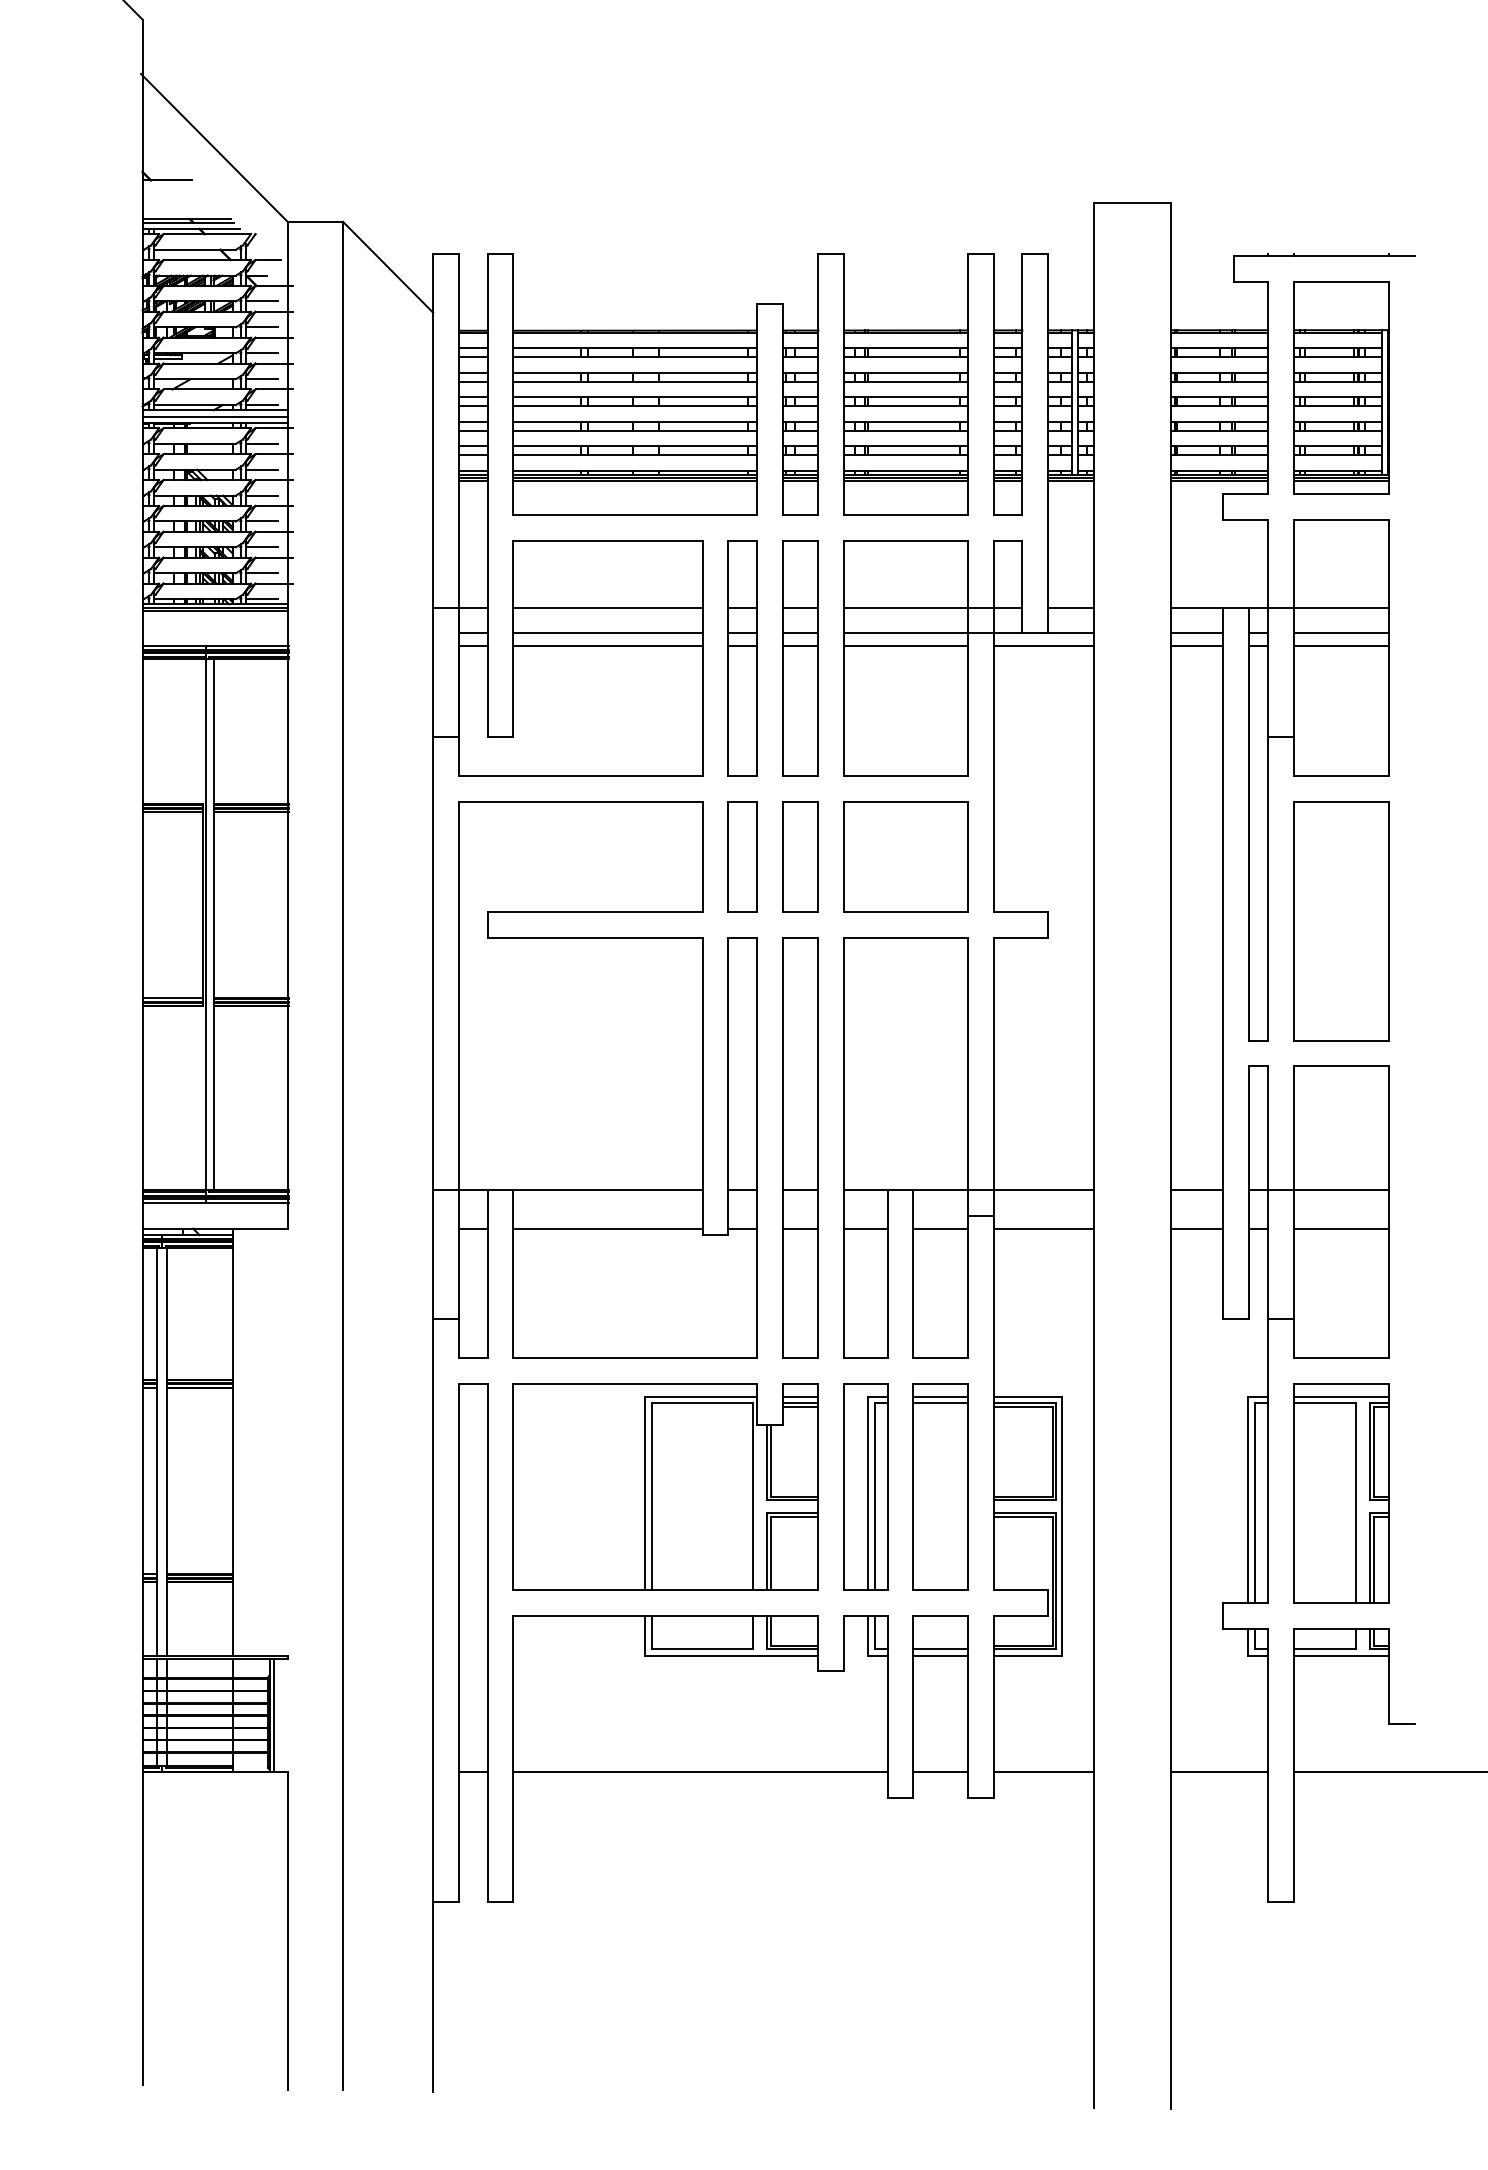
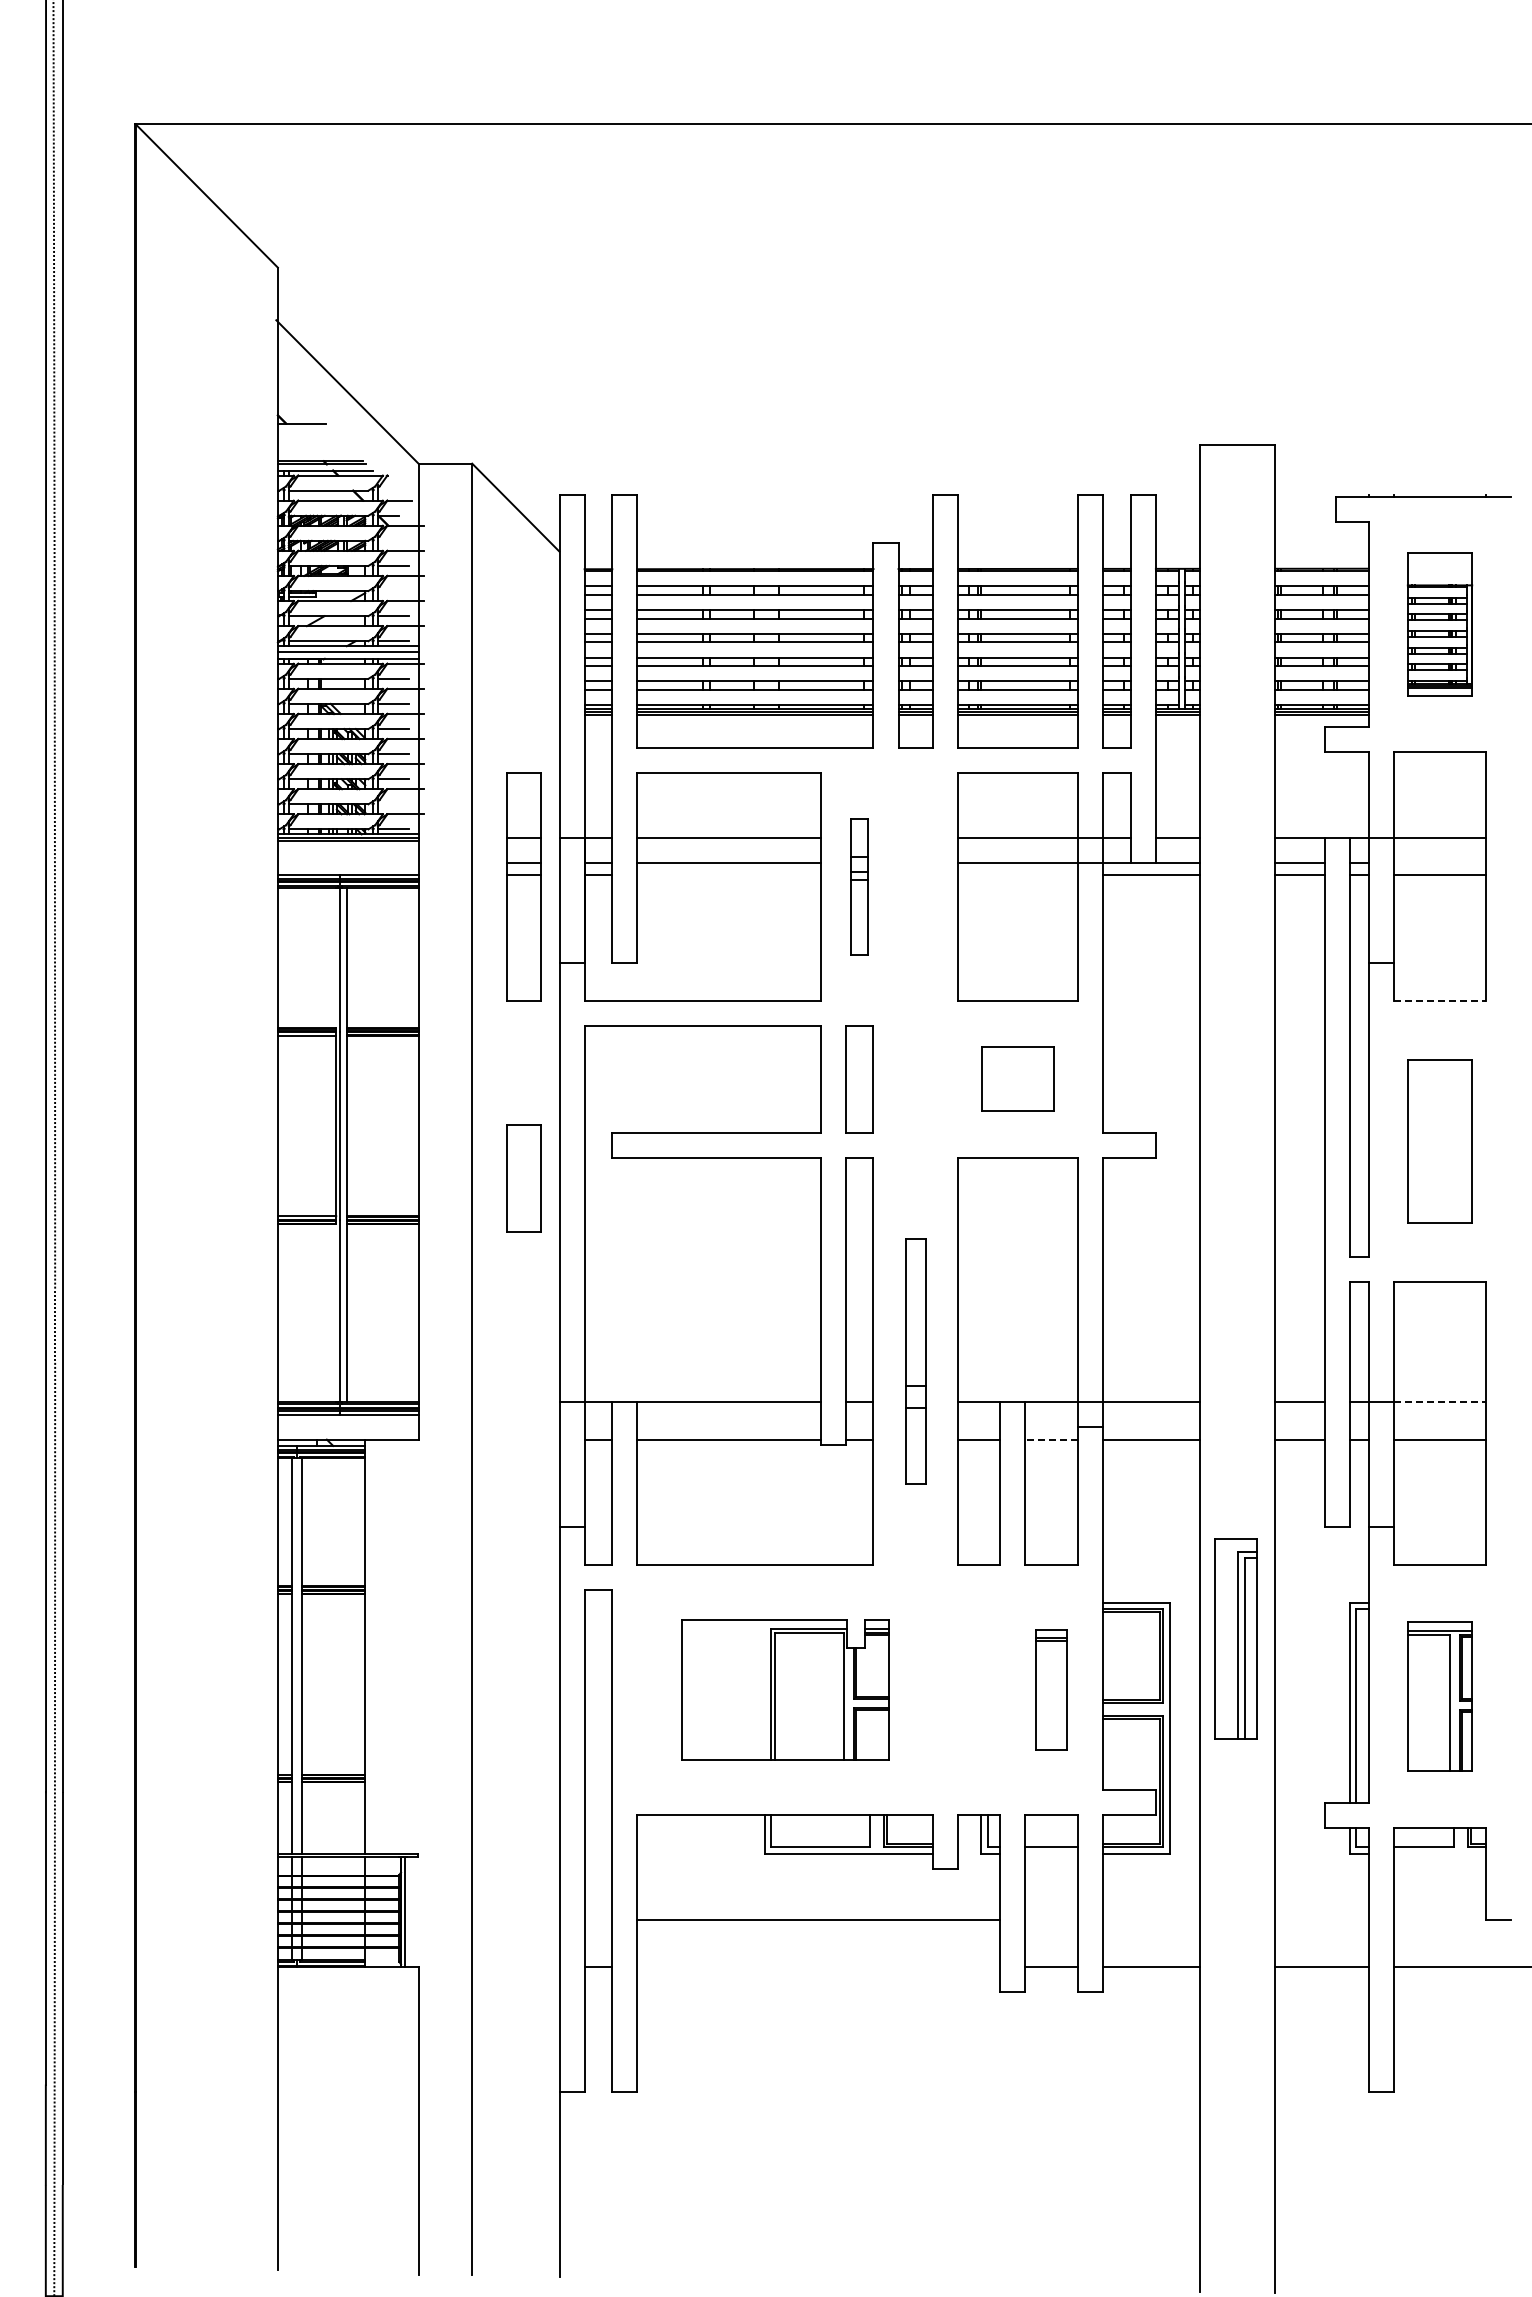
line: (261, 301) -> (393, 540), removed
line: (261, 353) -> (393, 591), removed
part: (1340, 387) -> (1439, 624), size x0.7
line: (261, 573) -> (393, 804), removed
line: (1341, 633) -> (1440, 862), removed
line: (607, 646) -> (728, 875), removed
line: (905, 646) -> (1017, 875), removed
part: (742, 658) -> (859, 886), size x0.6
part: (800, 658) -> (523, 886), moved
line: (1341, 775) -> (1440, 1000), solid -> dashed
part: (800, 857) -> (523, 1178), moved
part: (905, 857) -> (1017, 1079), size x0.6
part: (1340, 921) -> (1439, 1141), size x0.7
part: (800, 1148) -> (915, 1361), size x0.6
line: (1341, 1190) -> (1440, 1402), solid -> dashed
line: (940, 1228) -> (1051, 1439), solid -> dashed
part: (665, 1486) -> (784, 1689), size x0.7
part: (865, 1486) -> (1235, 1638), moved
part: (940, 1486) -> (1051, 1689), size x0.6
part: (1340, 1493) -> (1439, 1696), size x0.7
line: (940, 1655) -> (1051, 1853), removed
line: (1341, 1655) -> (1440, 1853), removed
line: (700, 1772) -> (818, 1919), moved

